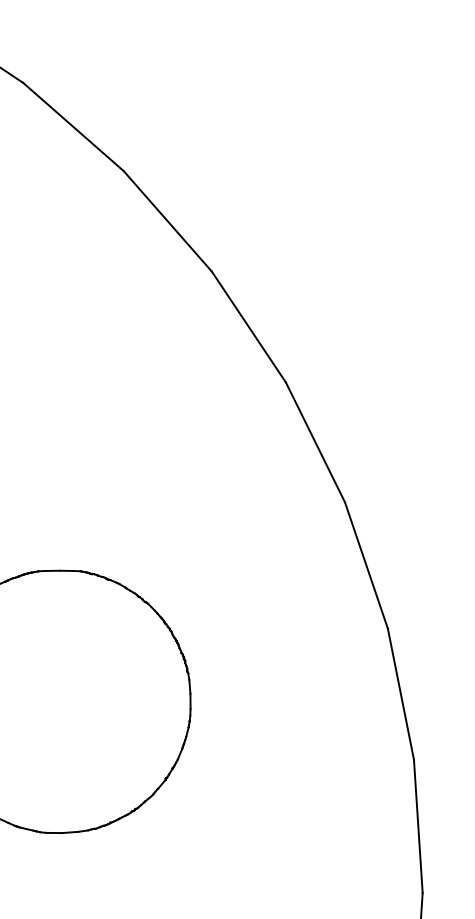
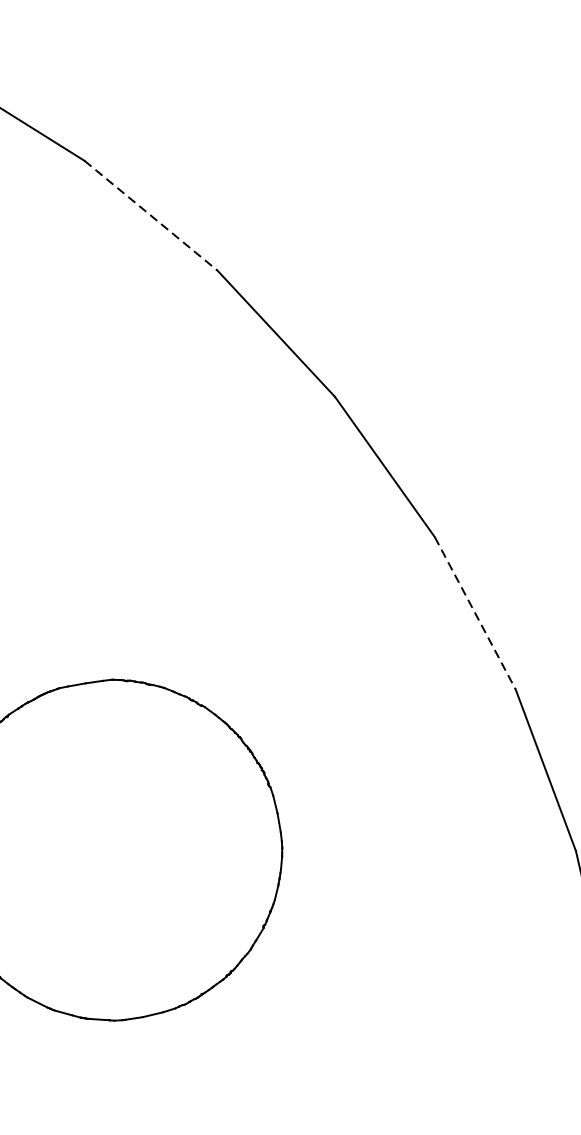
line: (167, 221) -> (150, 216), solid -> dashed
line: (366, 565) -> (475, 613), solid -> dashed

